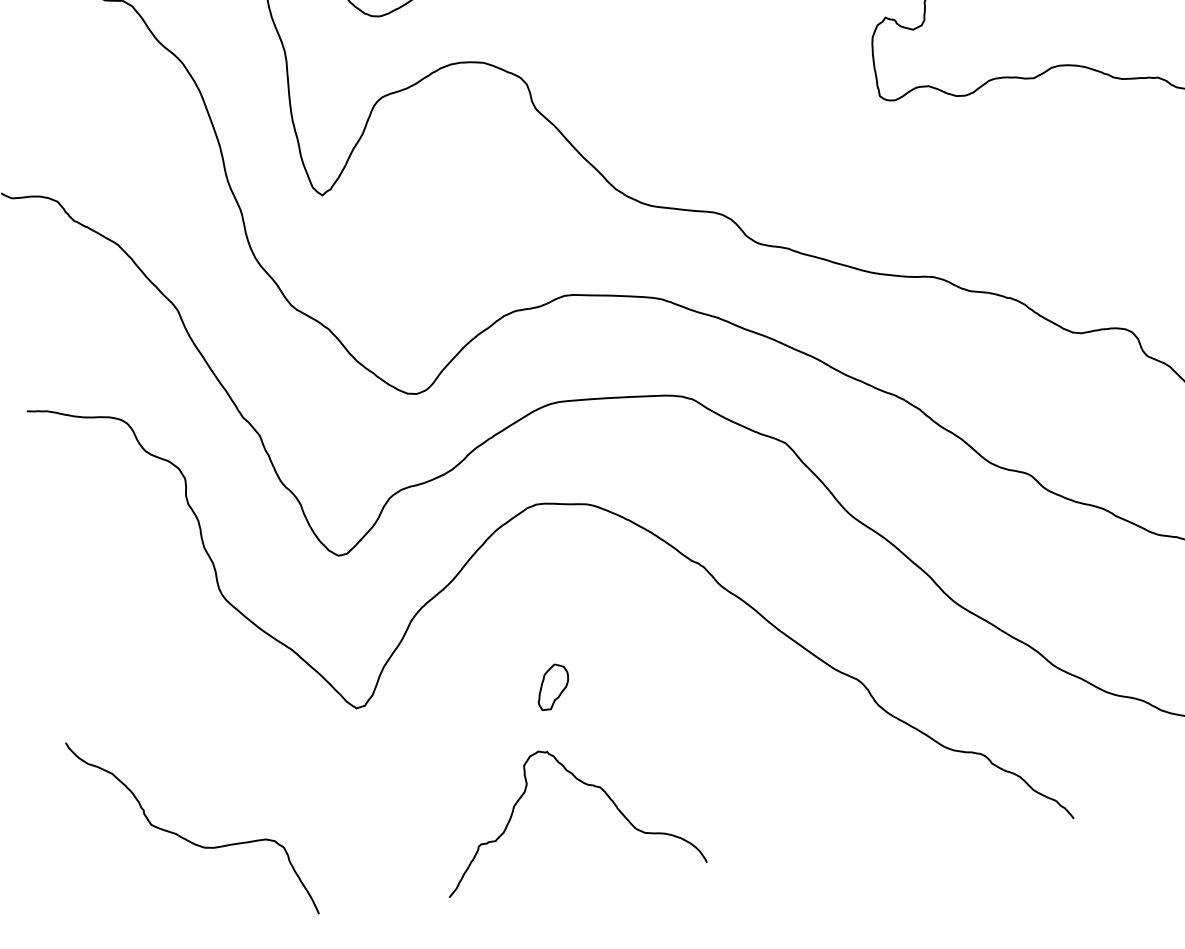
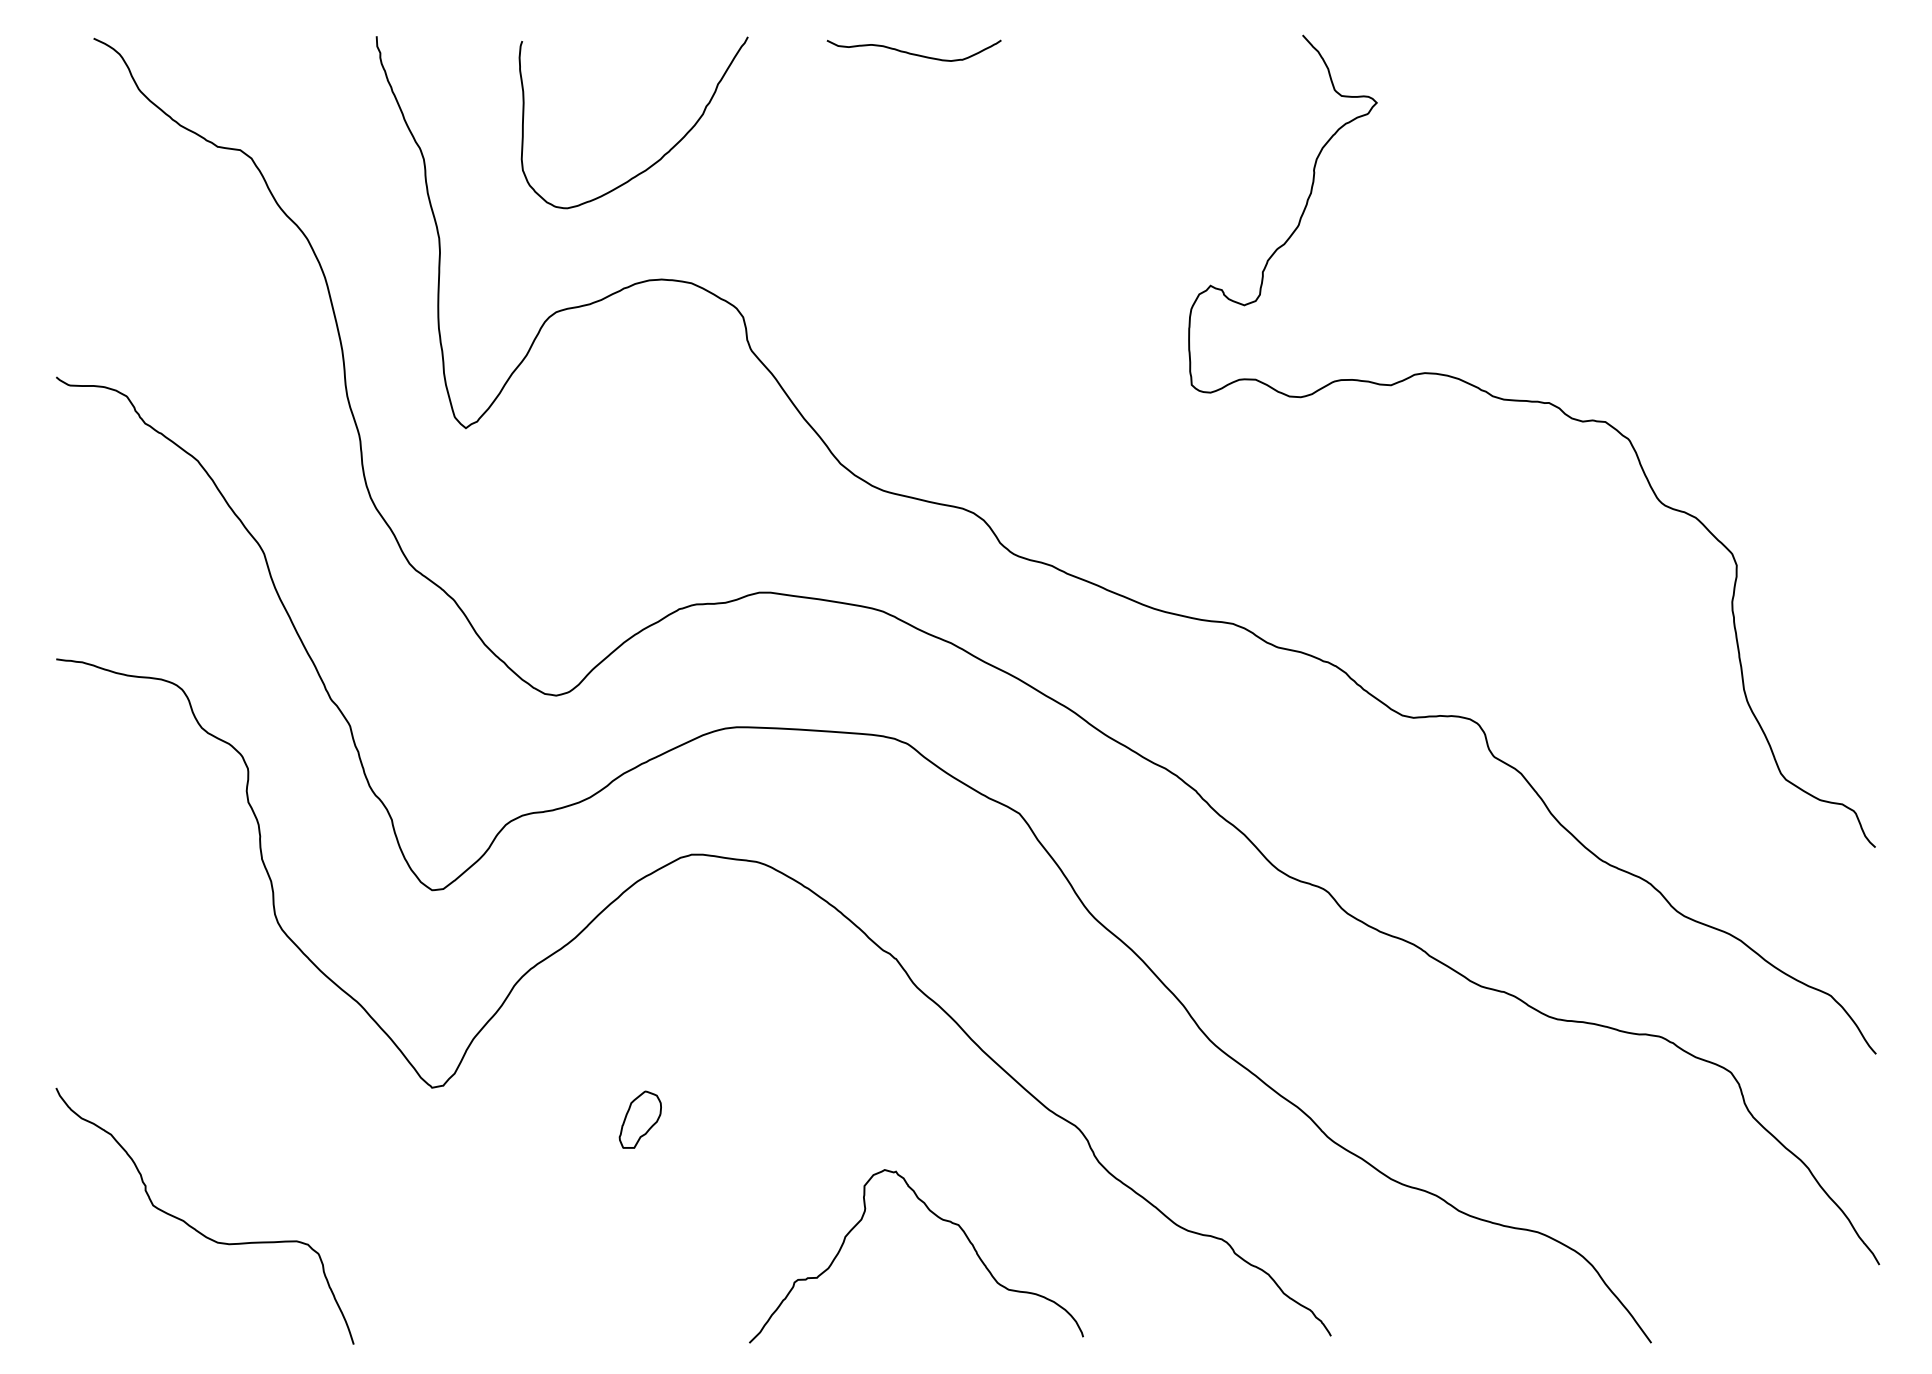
part: (552, 686) -> (639, 1119), moved
curve: (584, 784) -> (938, 1218), moved

